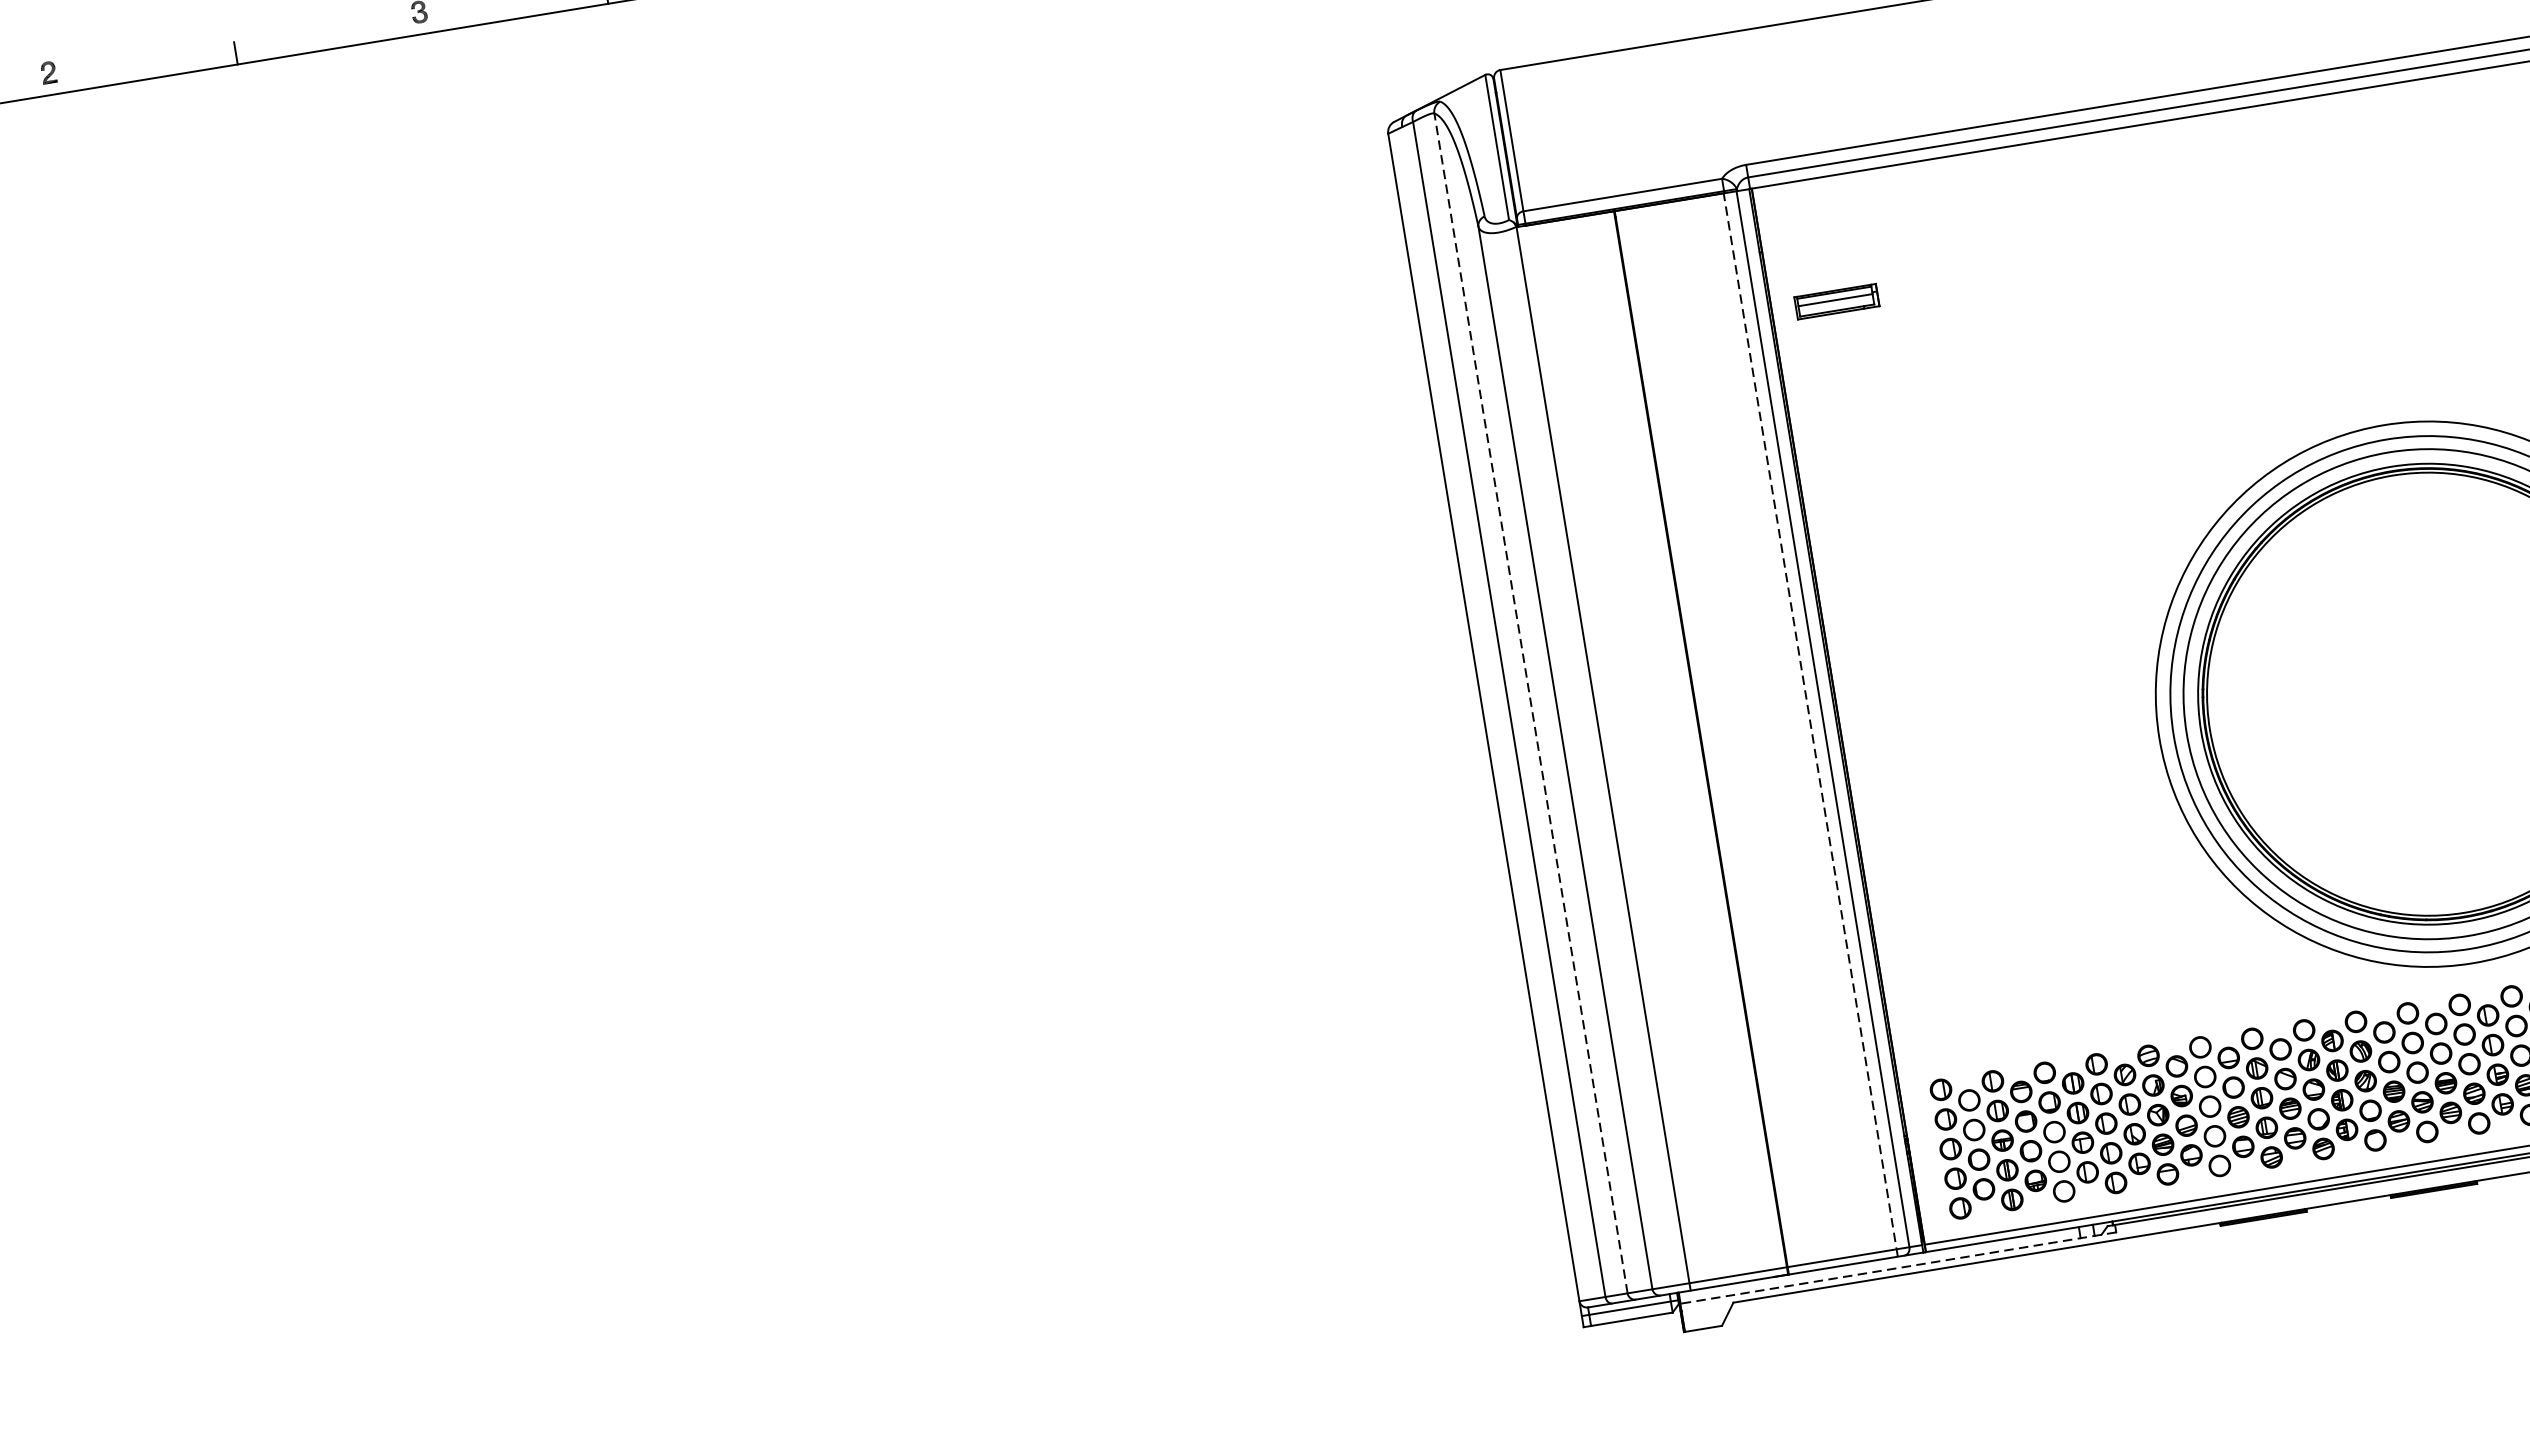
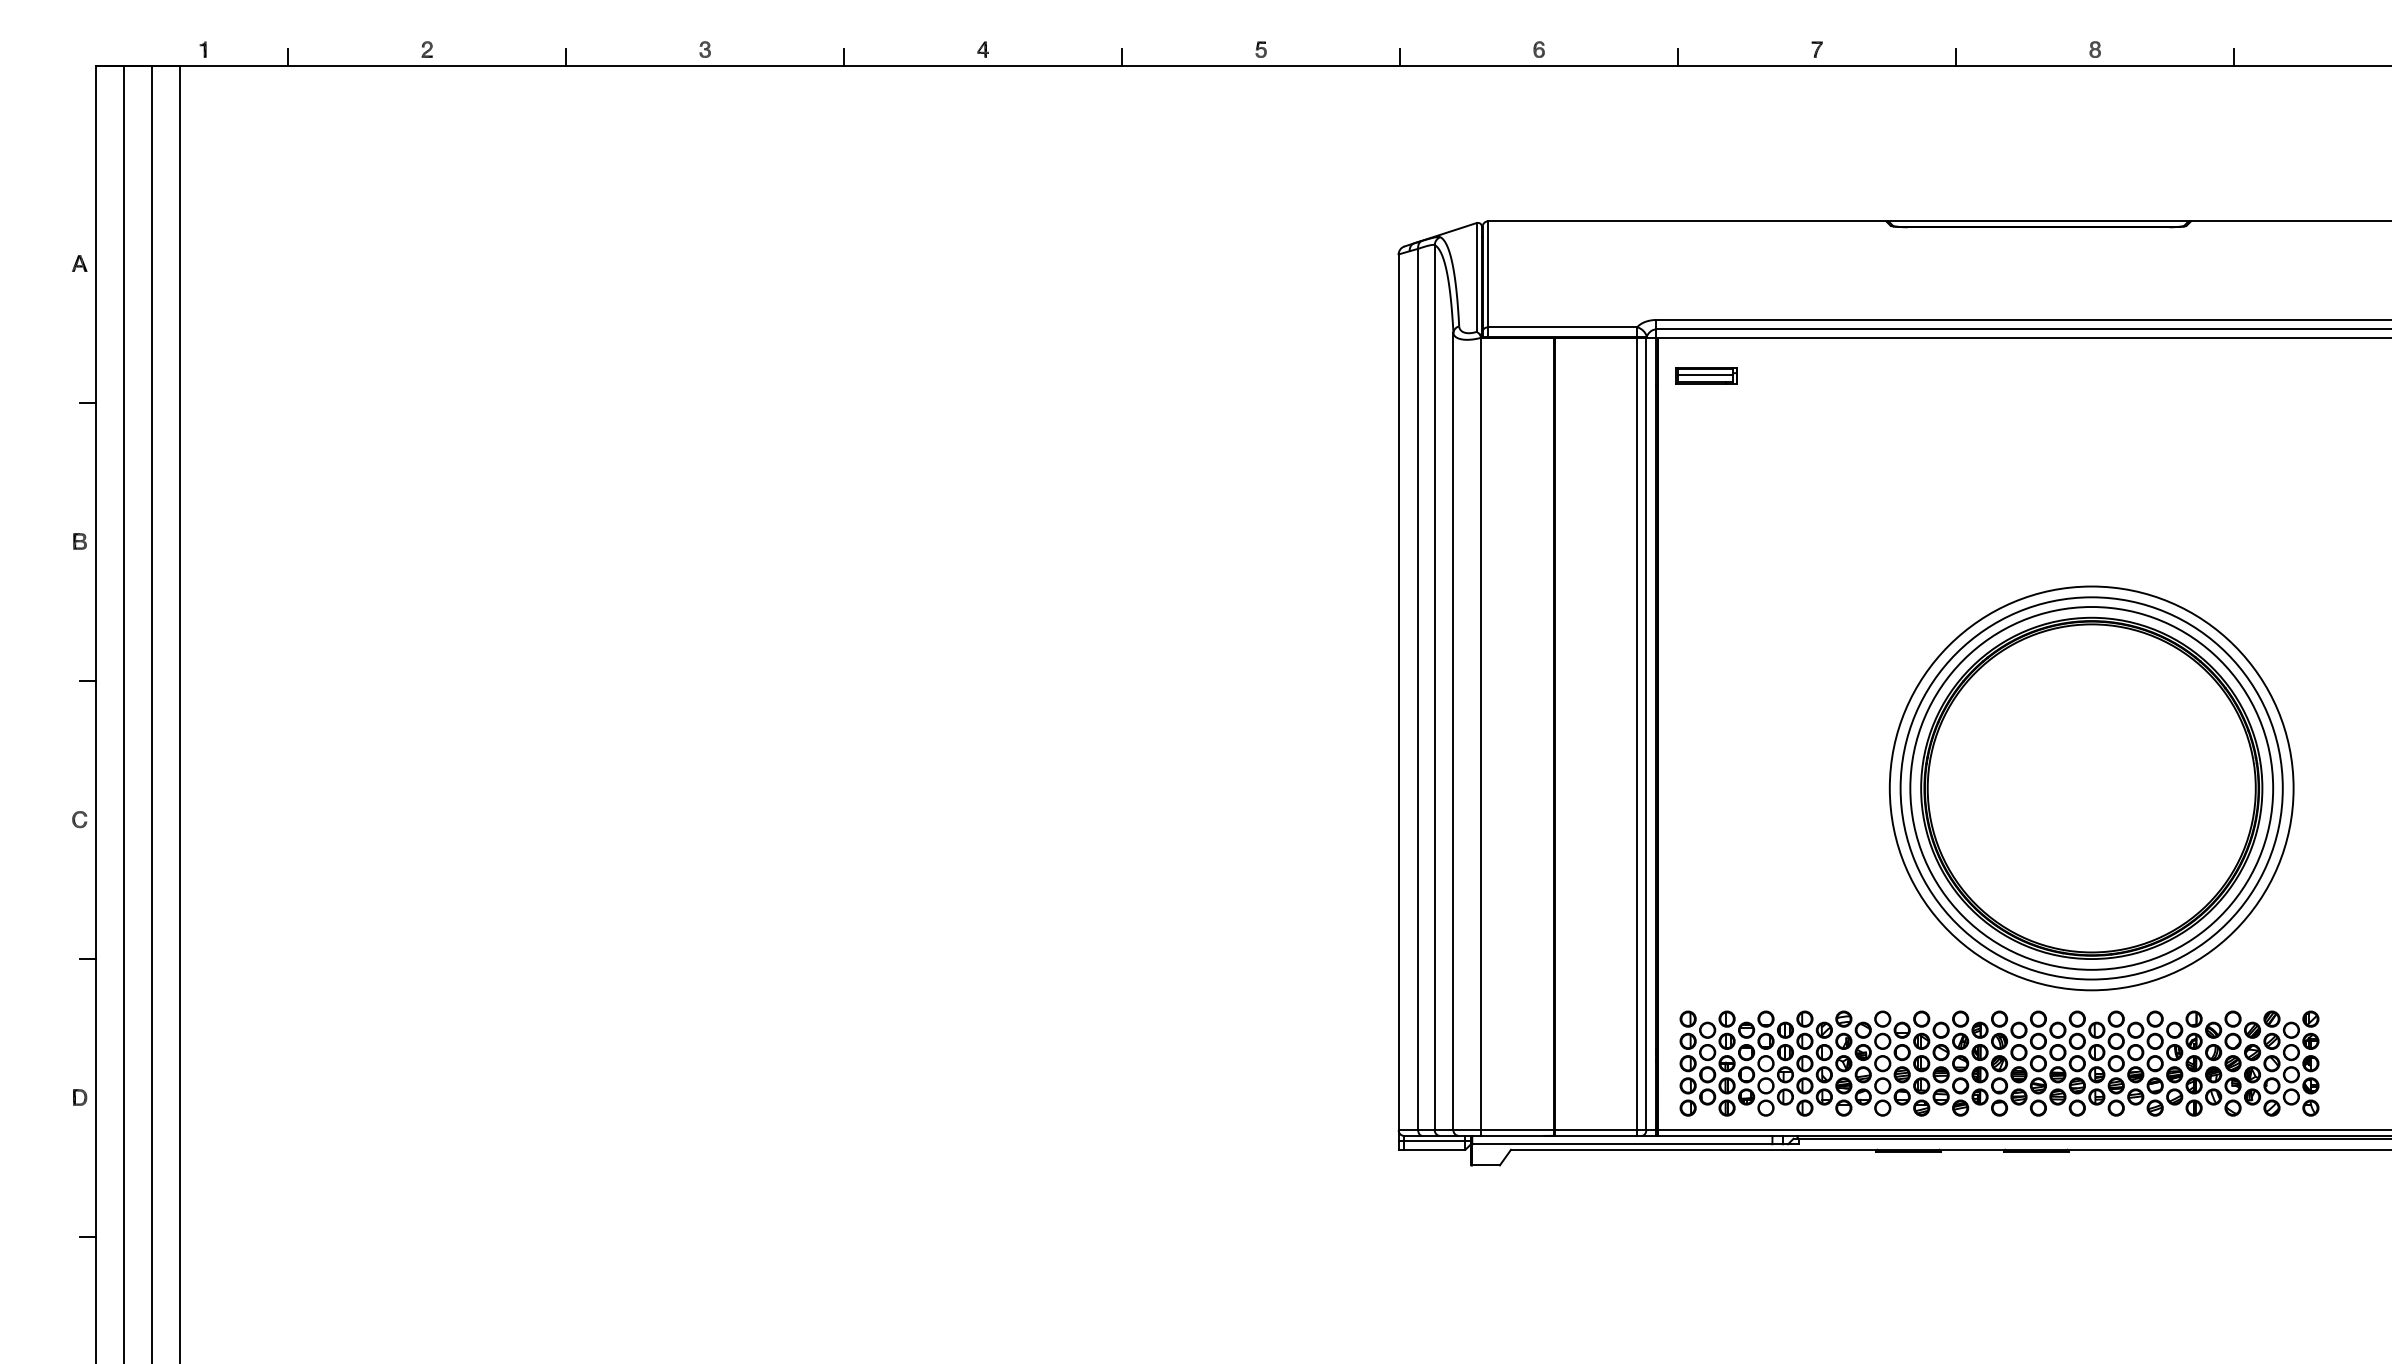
part: (1836, 301) -> (1706, 375), moved
line: (1530, 703) -> (1434, 687), dashed -> solid
line: (1810, 725) -> (1636, 737), dashed -> solid
line: (1898, 1268) -> (1635, 1144), dashed -> solid

